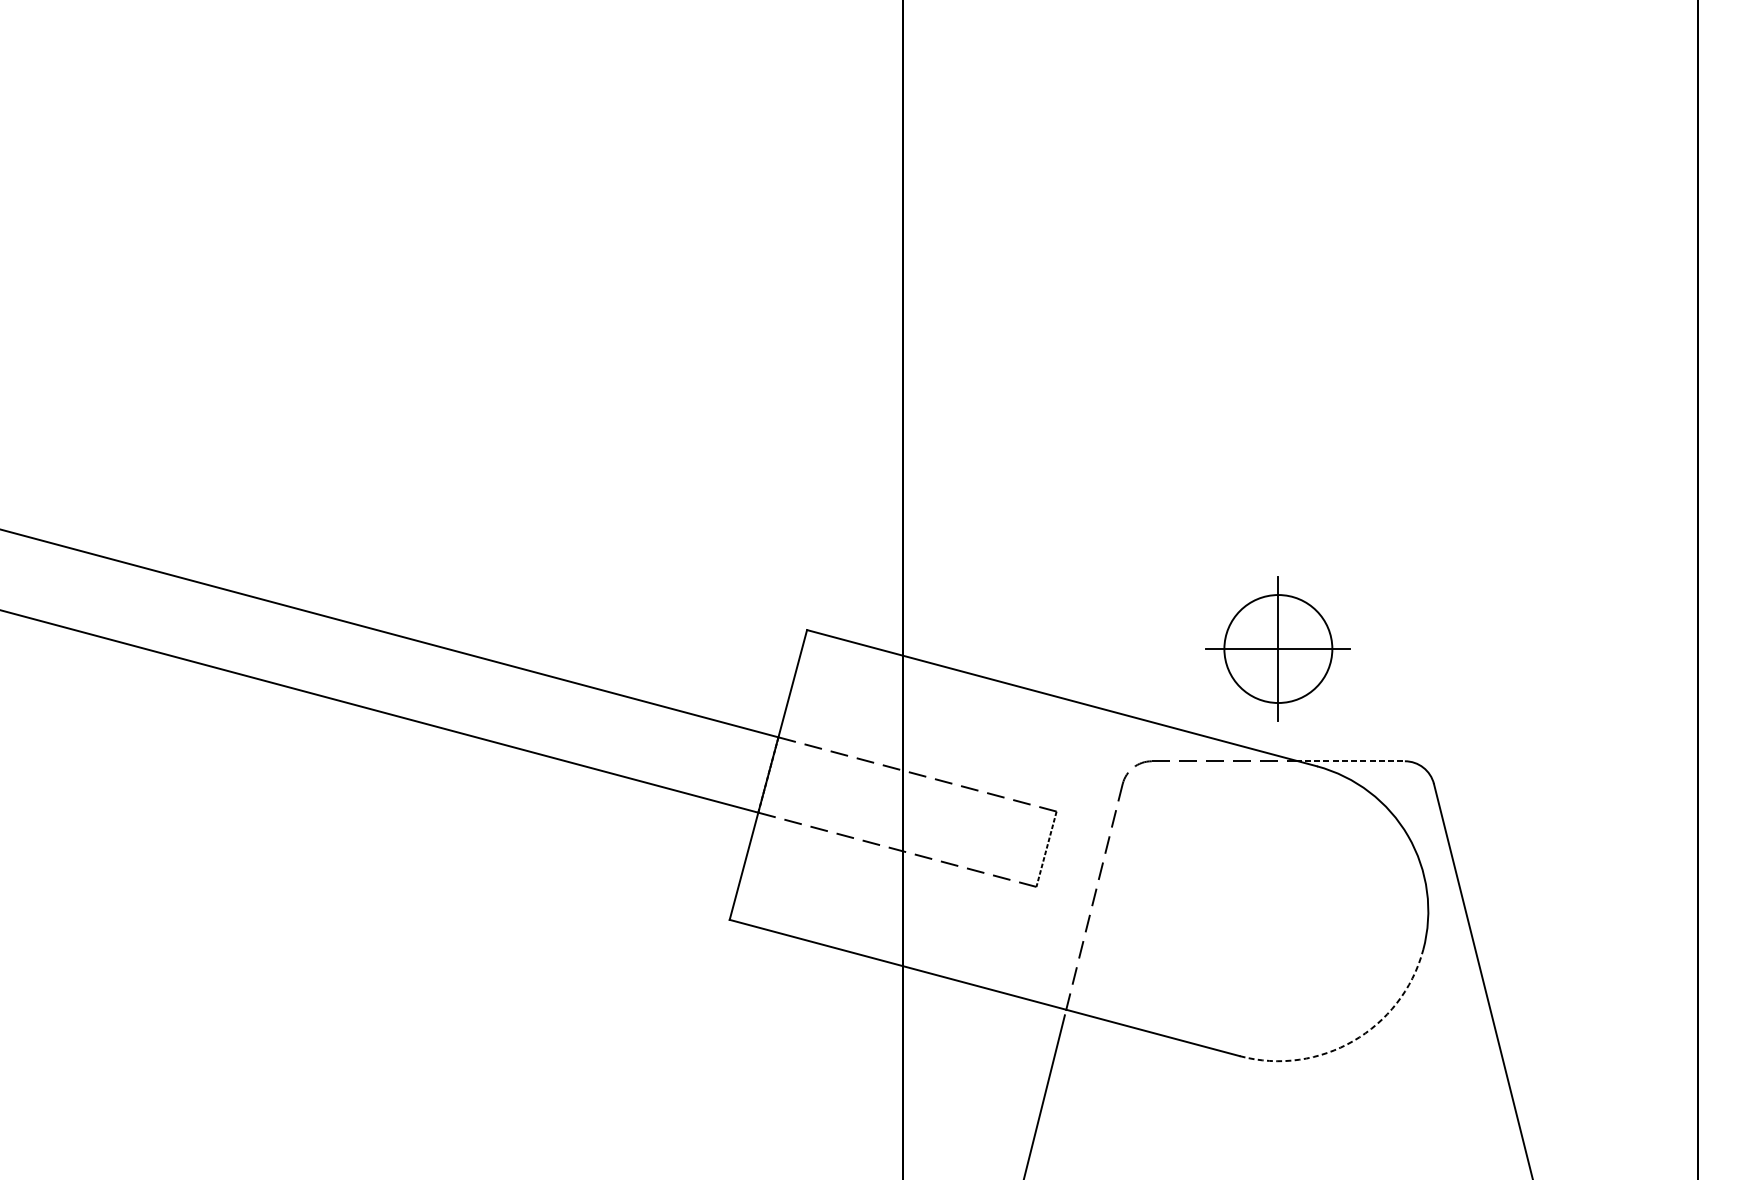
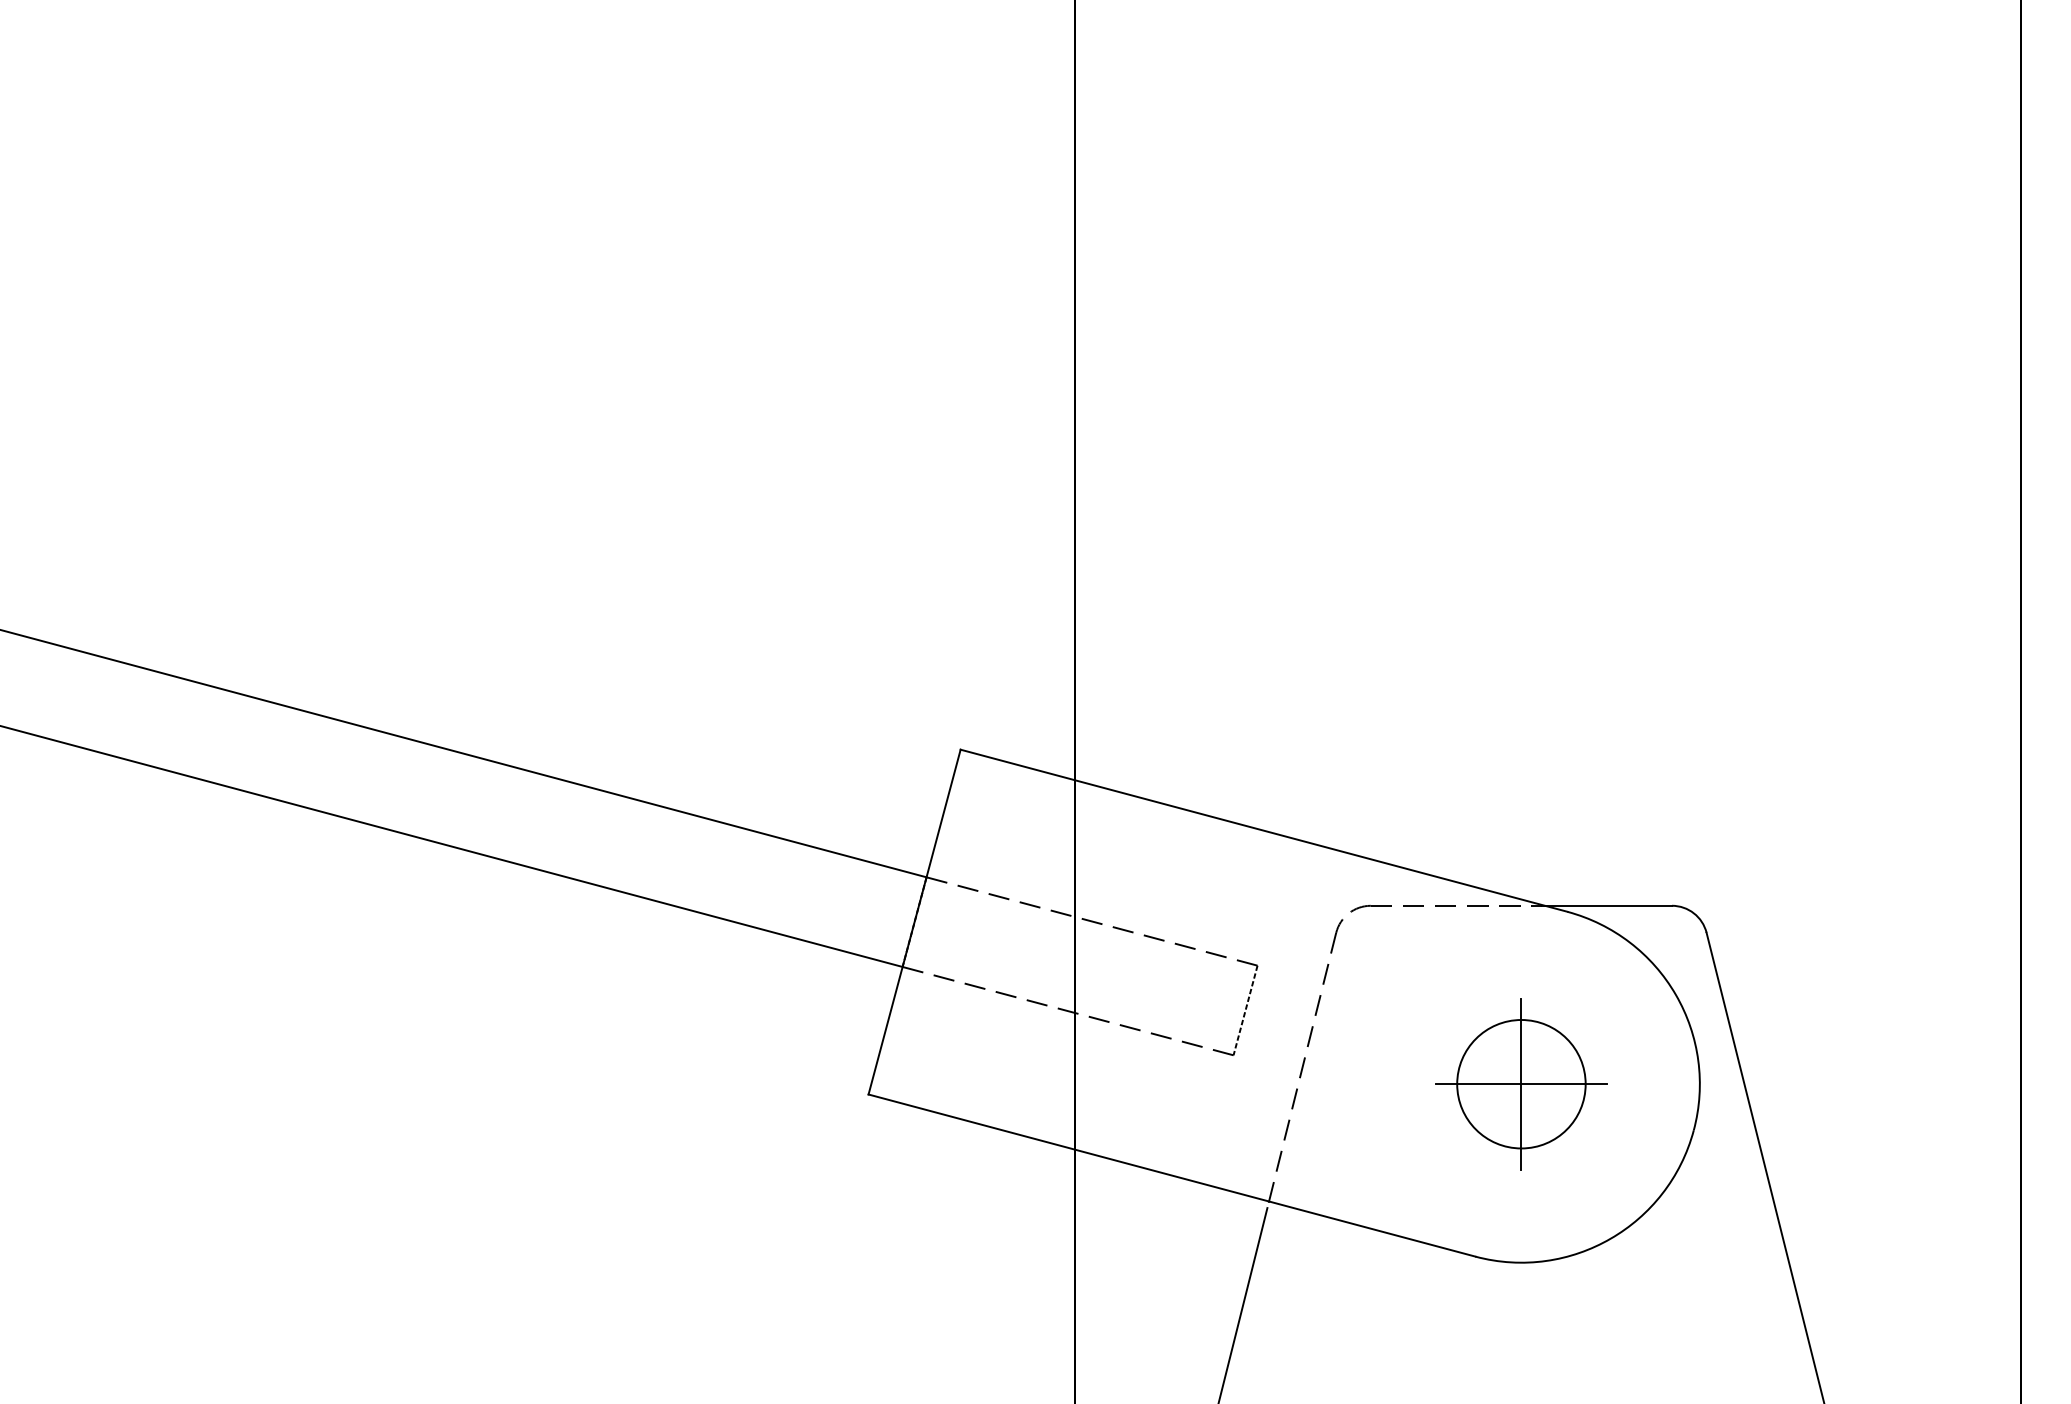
part: (1278, 649) -> (1521, 1084), moved
line: (1349, 761) -> (1606, 905), dashed -> solid
arc: (1353, 1040) -> (1610, 1238), dashed -> solid

